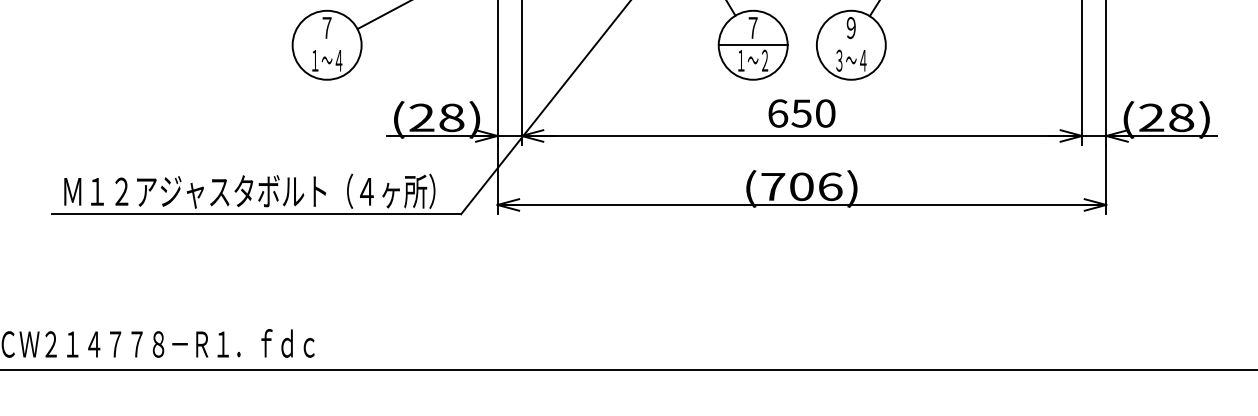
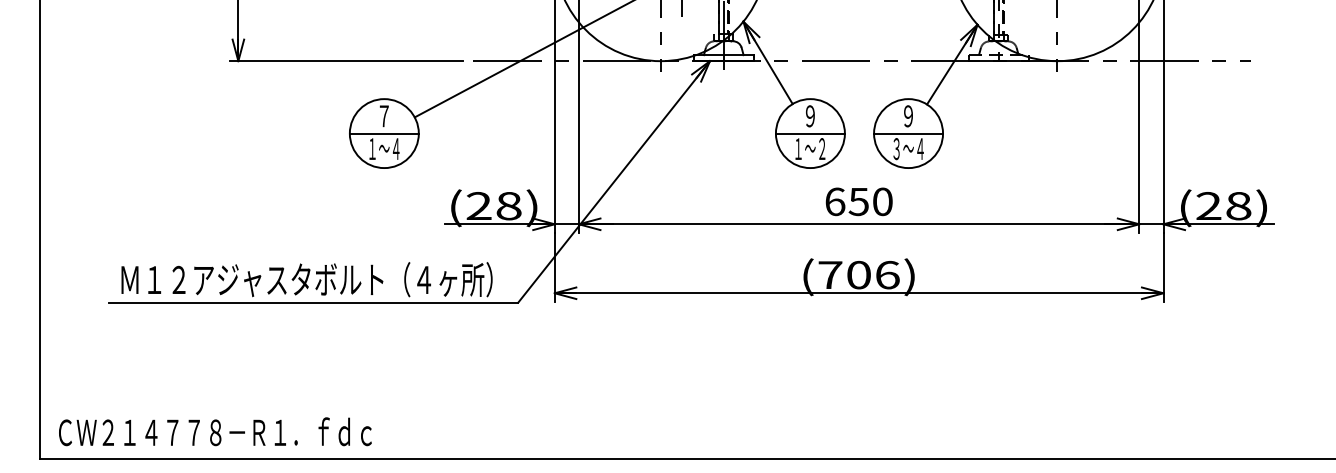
text: (753, 28) -> (810, 116), ７ -> ９
line: (326, 45) -> (383, 133), added
line: (851, 45) -> (908, 133), added

